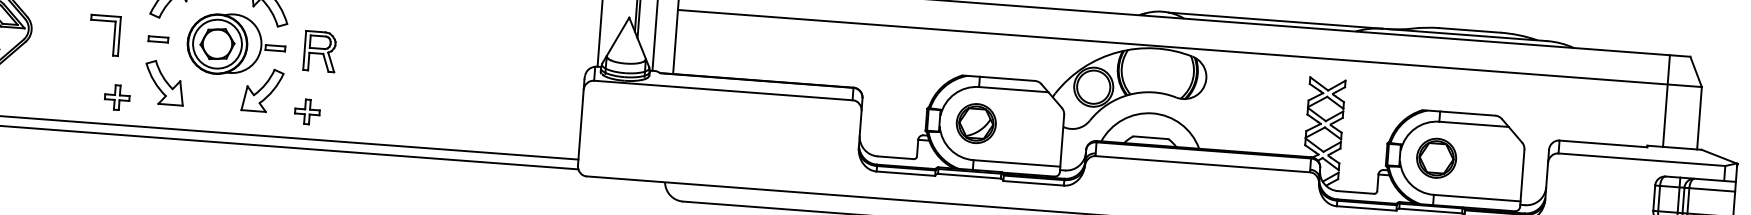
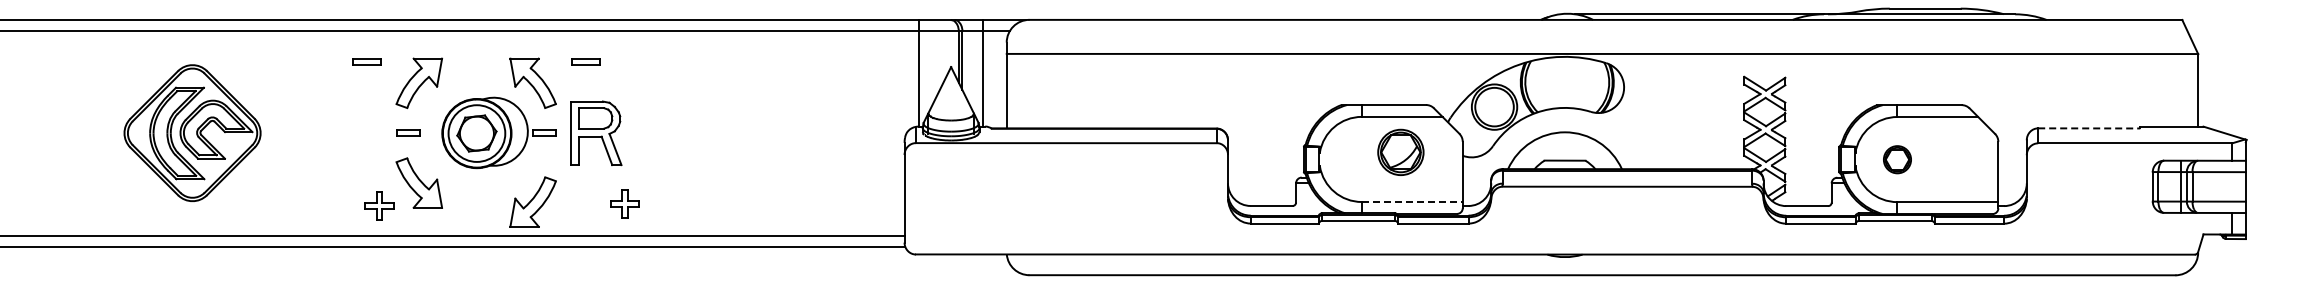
part: (114, 36) -> (356, 133), removed
part: (320, 50) -> (596, 132), size x1.4
part: (262, 89) -> (532, 201), moved
part: (117, 97) -> (379, 205), moved
line: (1666, 101) -> (2158, 73), removed
part: (307, 111) -> (624, 203), moved
part: (976, 122) -> (1400, 151), moved
line: (1603, 144) -> (2089, 128), solid -> dashed
part: (1436, 158) -> (1897, 159), size x0.6
line: (1017, 163) -> (1412, 202), solid -> dashed

